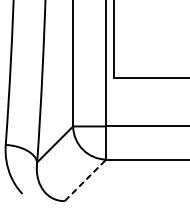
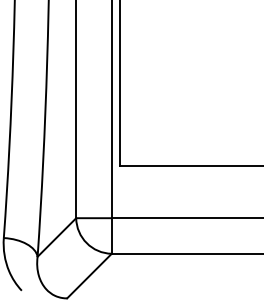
line: (85, 180) -> (89, 276), dashed -> solid

